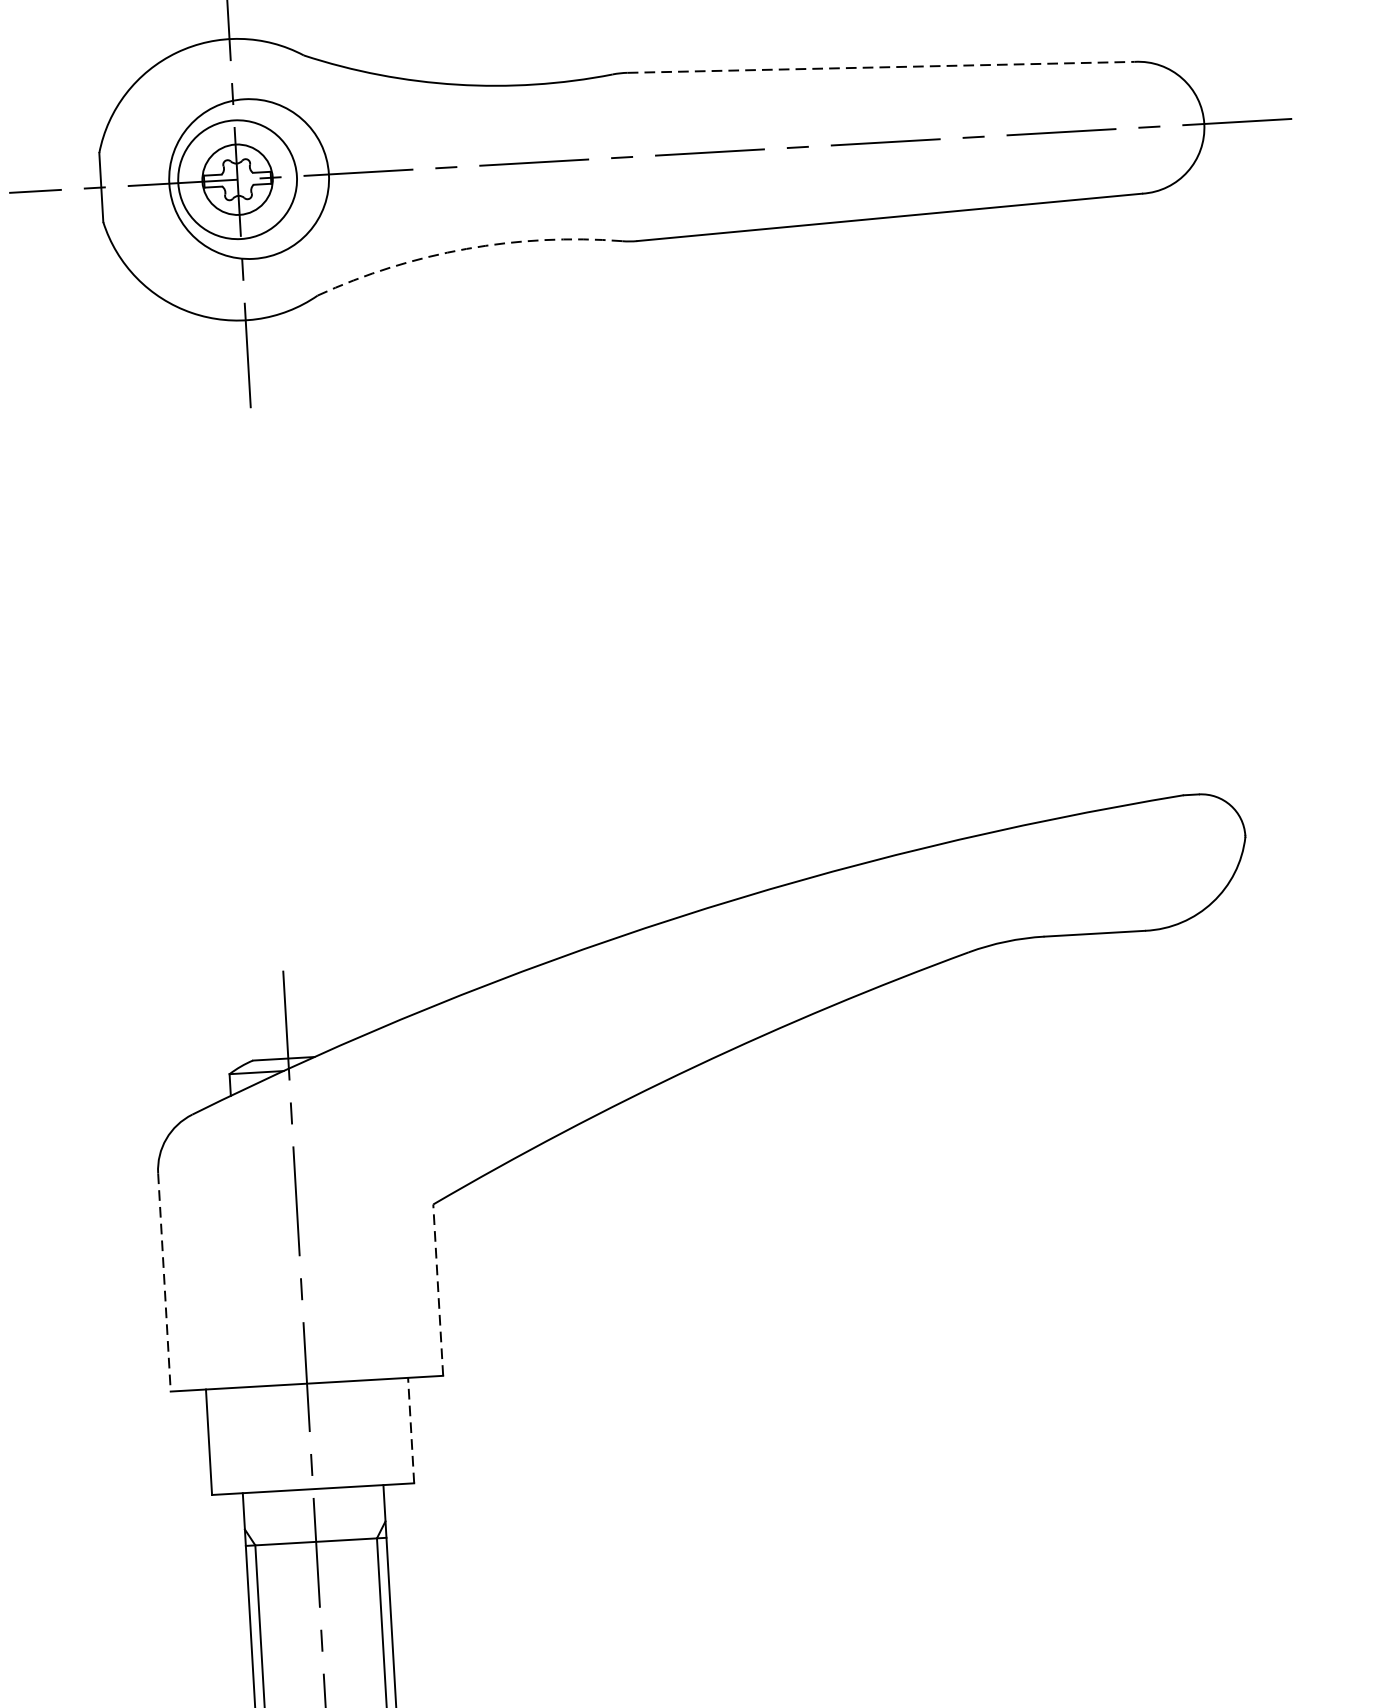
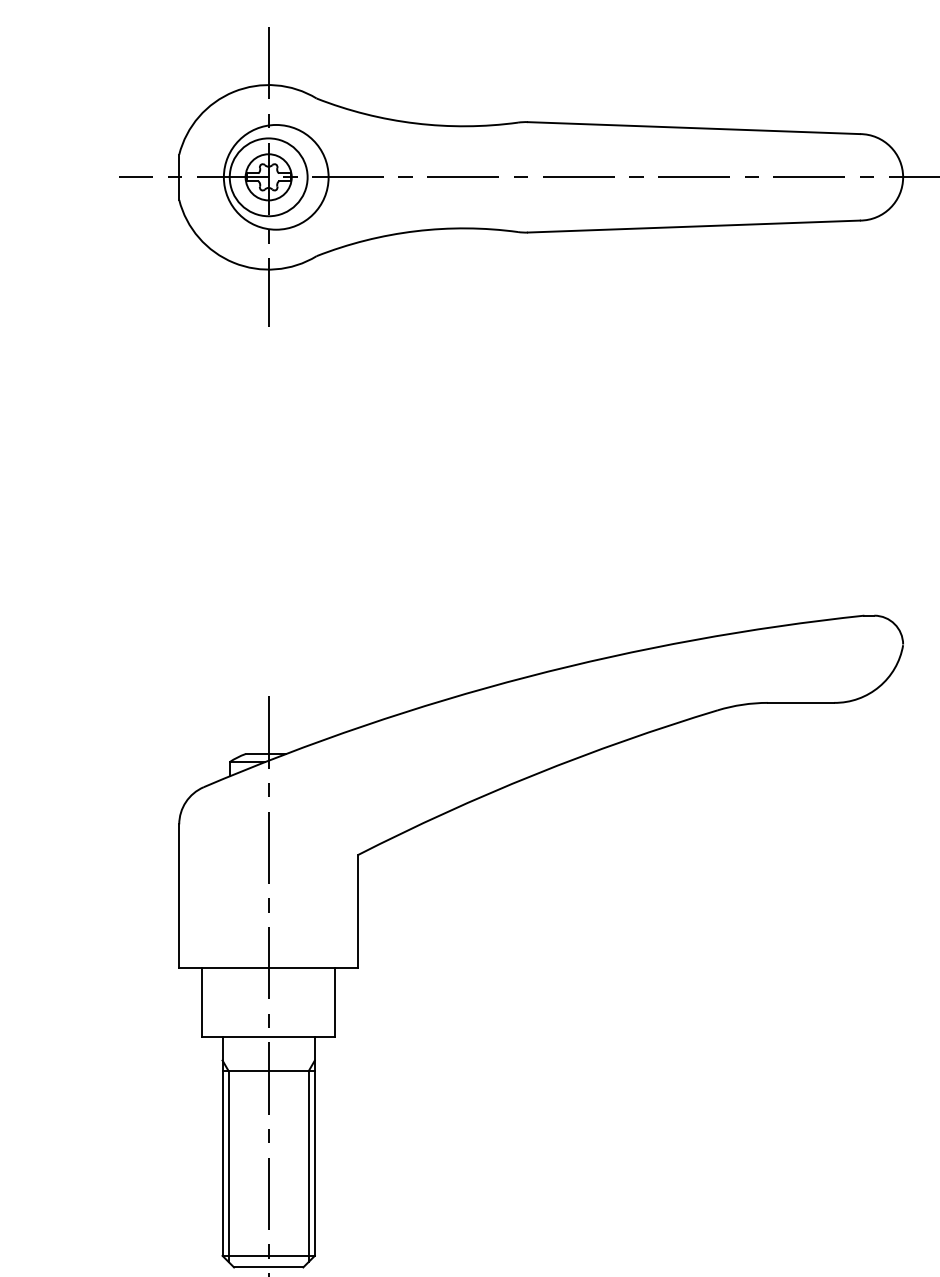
line: (882, 67) -> (694, 128), dashed -> solid
arc: (466, 249) -> (415, 231), dashed -> solid
line: (164, 1281) -> (179, 895), dashed -> solid
line: (438, 1288) -> (358, 910), dashed -> solid
line: (411, 1431) -> (335, 1002), dashed -> solid

